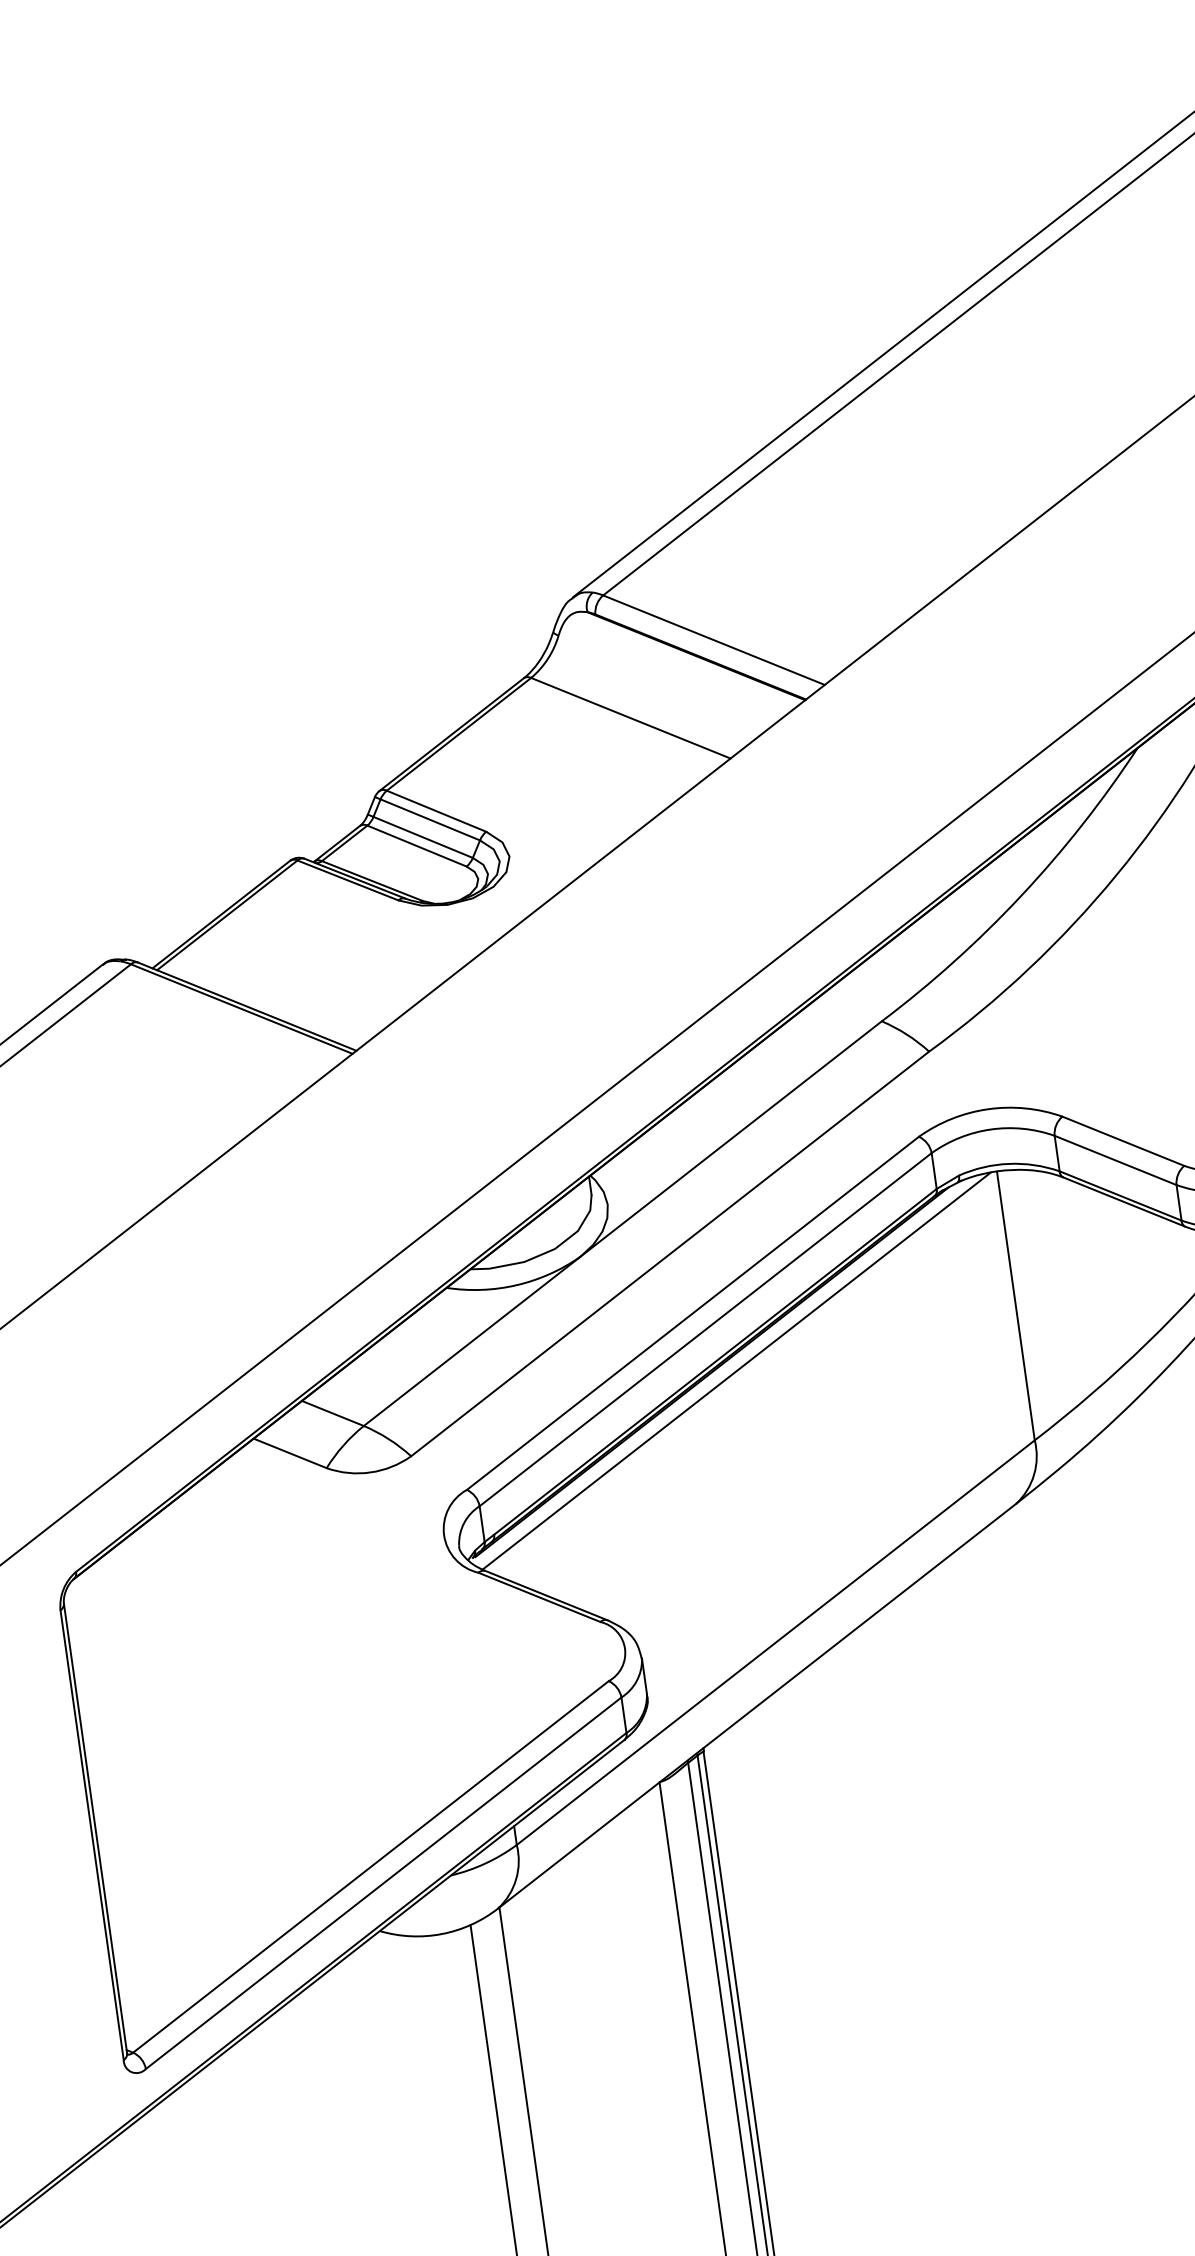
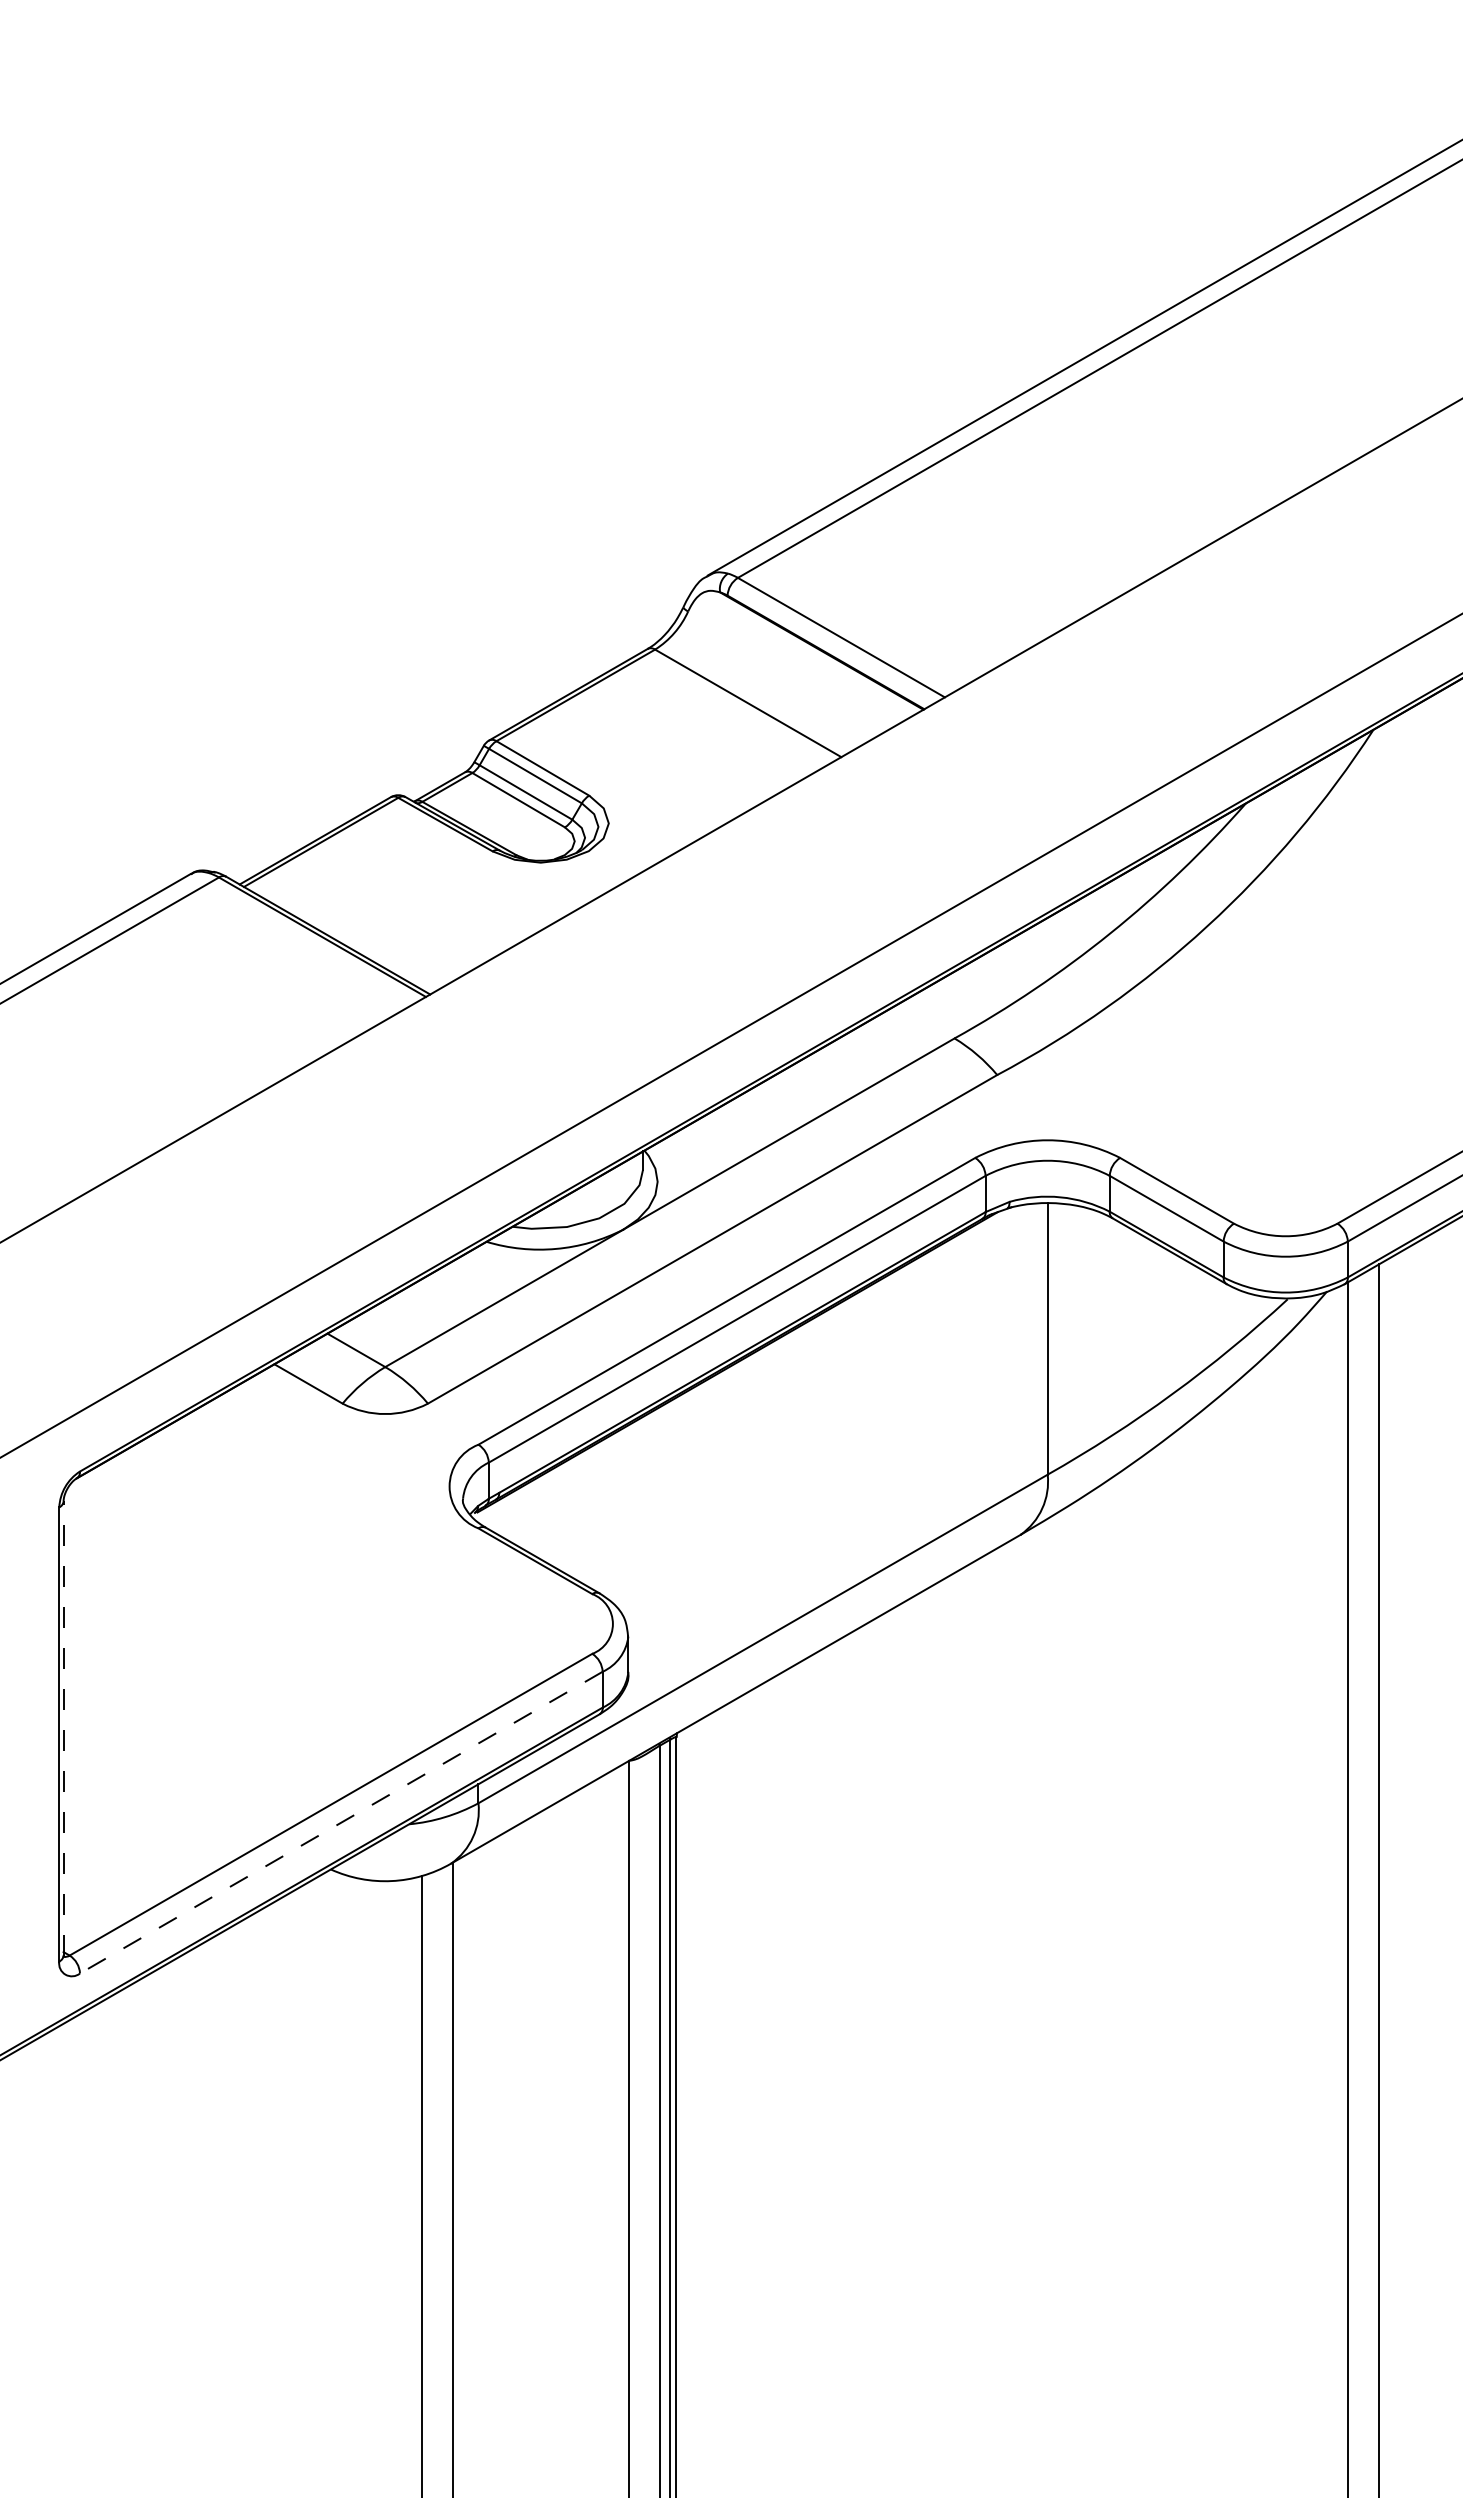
line: (736, 1371) -> (761, 1364), removed
line: (95, 1828) -> (63, 1728), solid -> dashed
line: (383, 1883) -> (341, 1822), solid -> dashed

